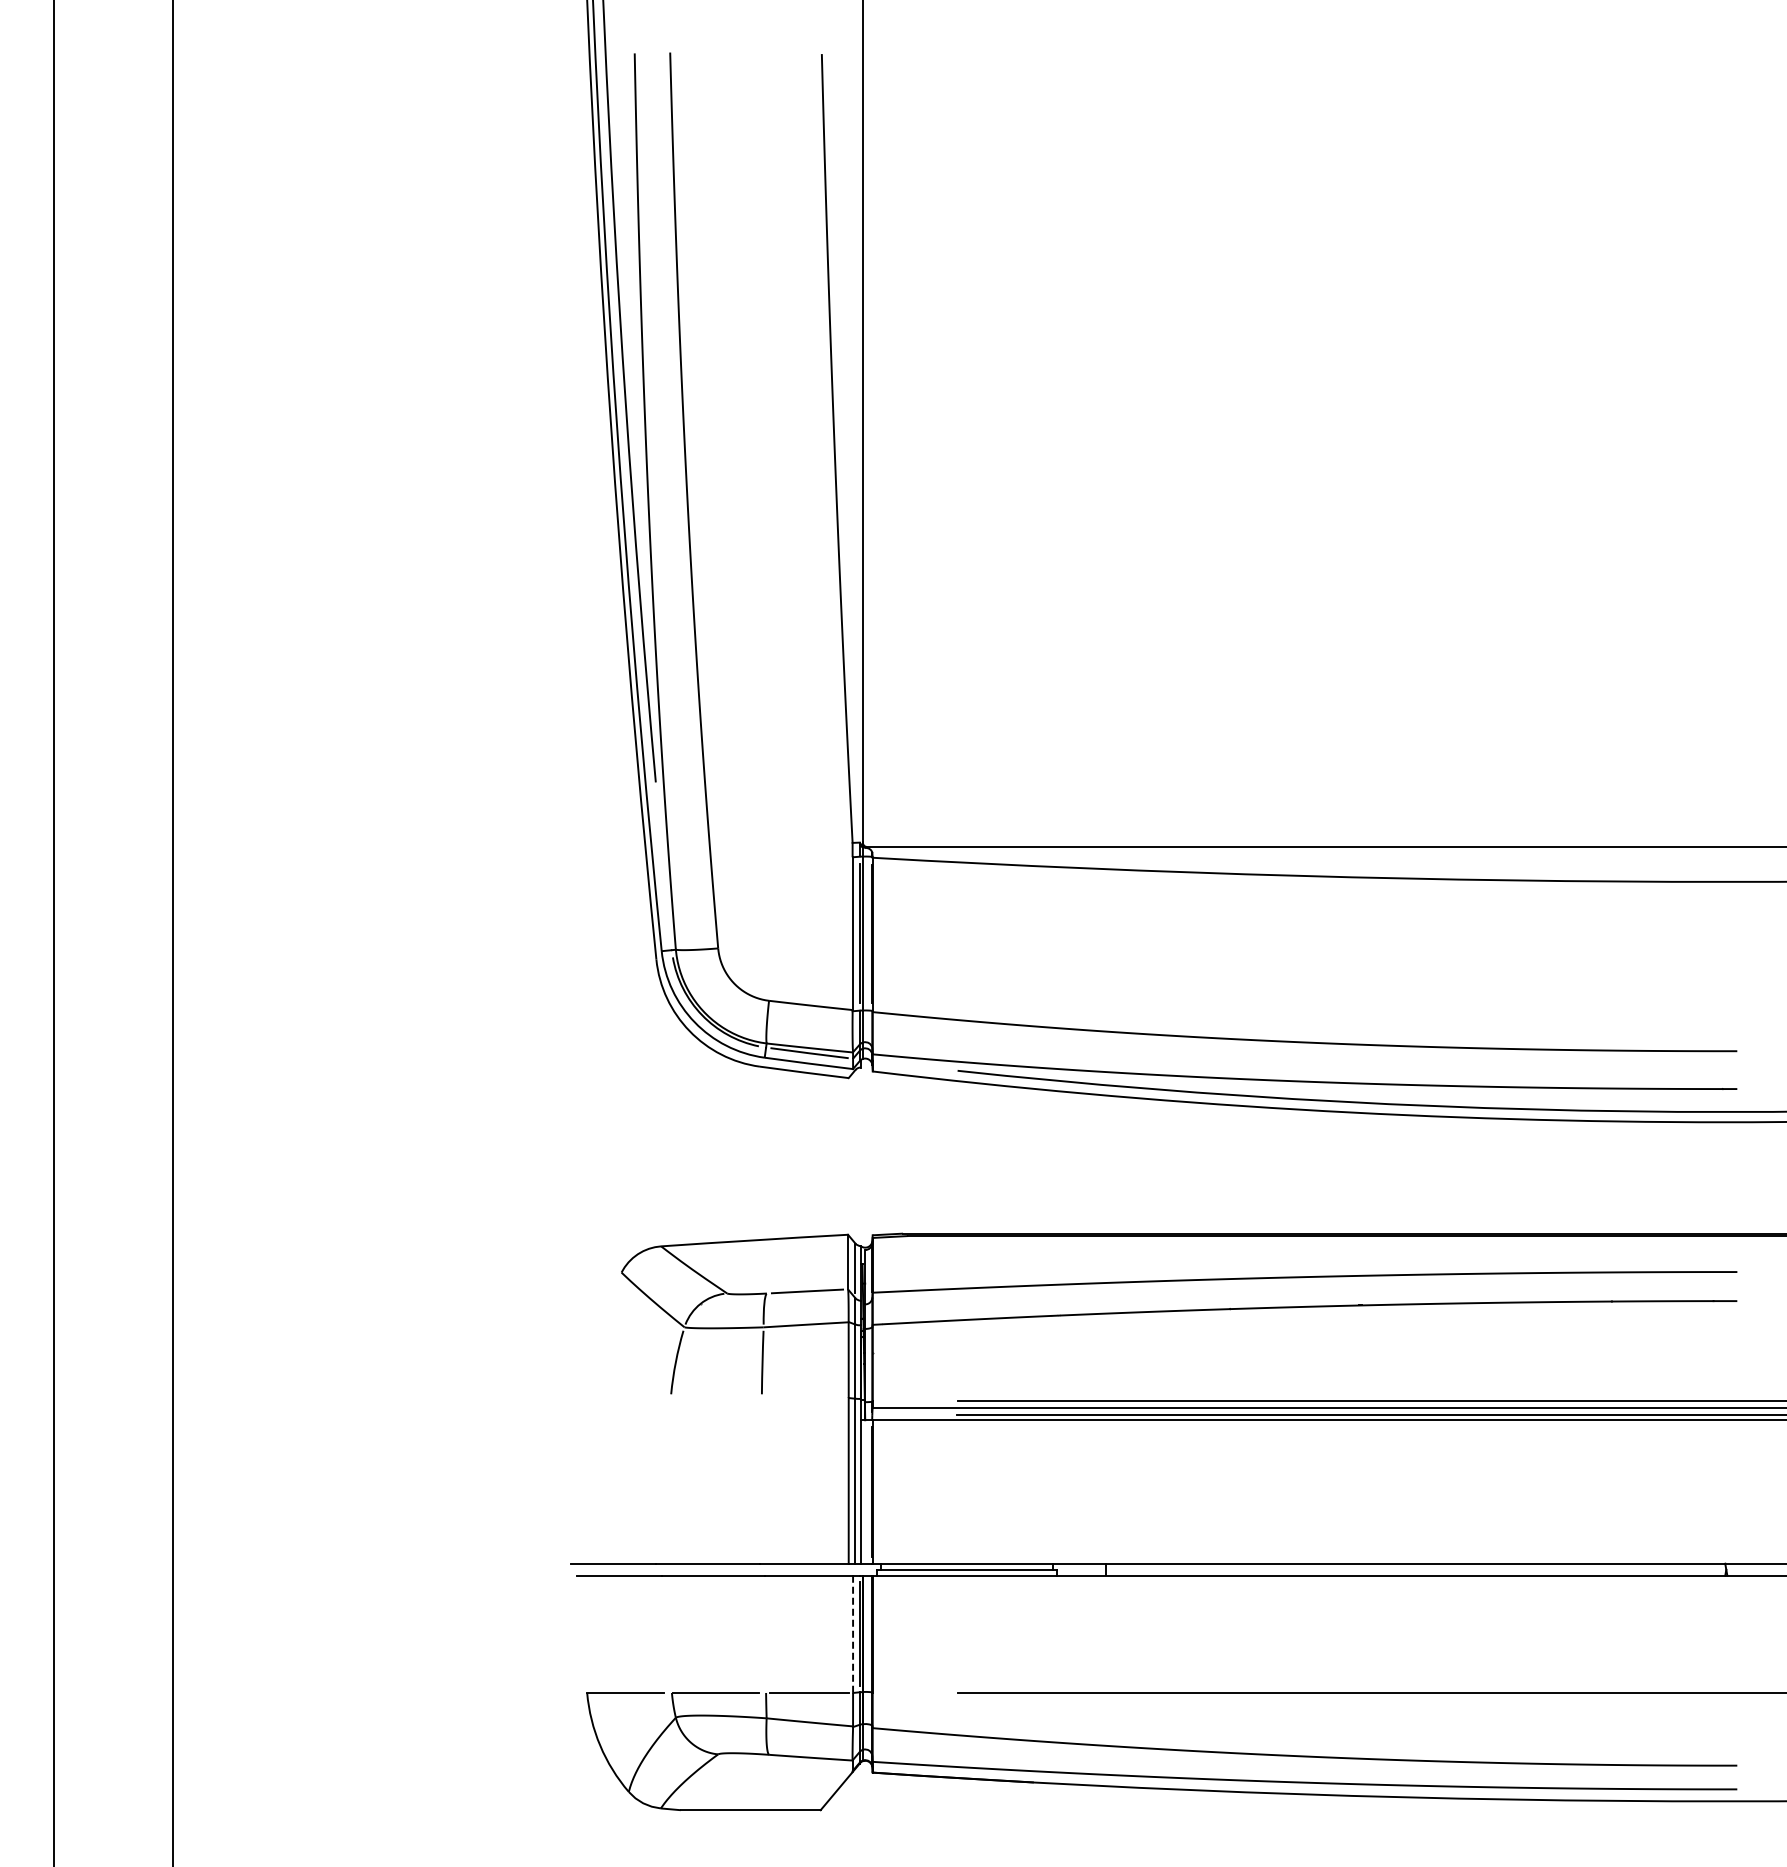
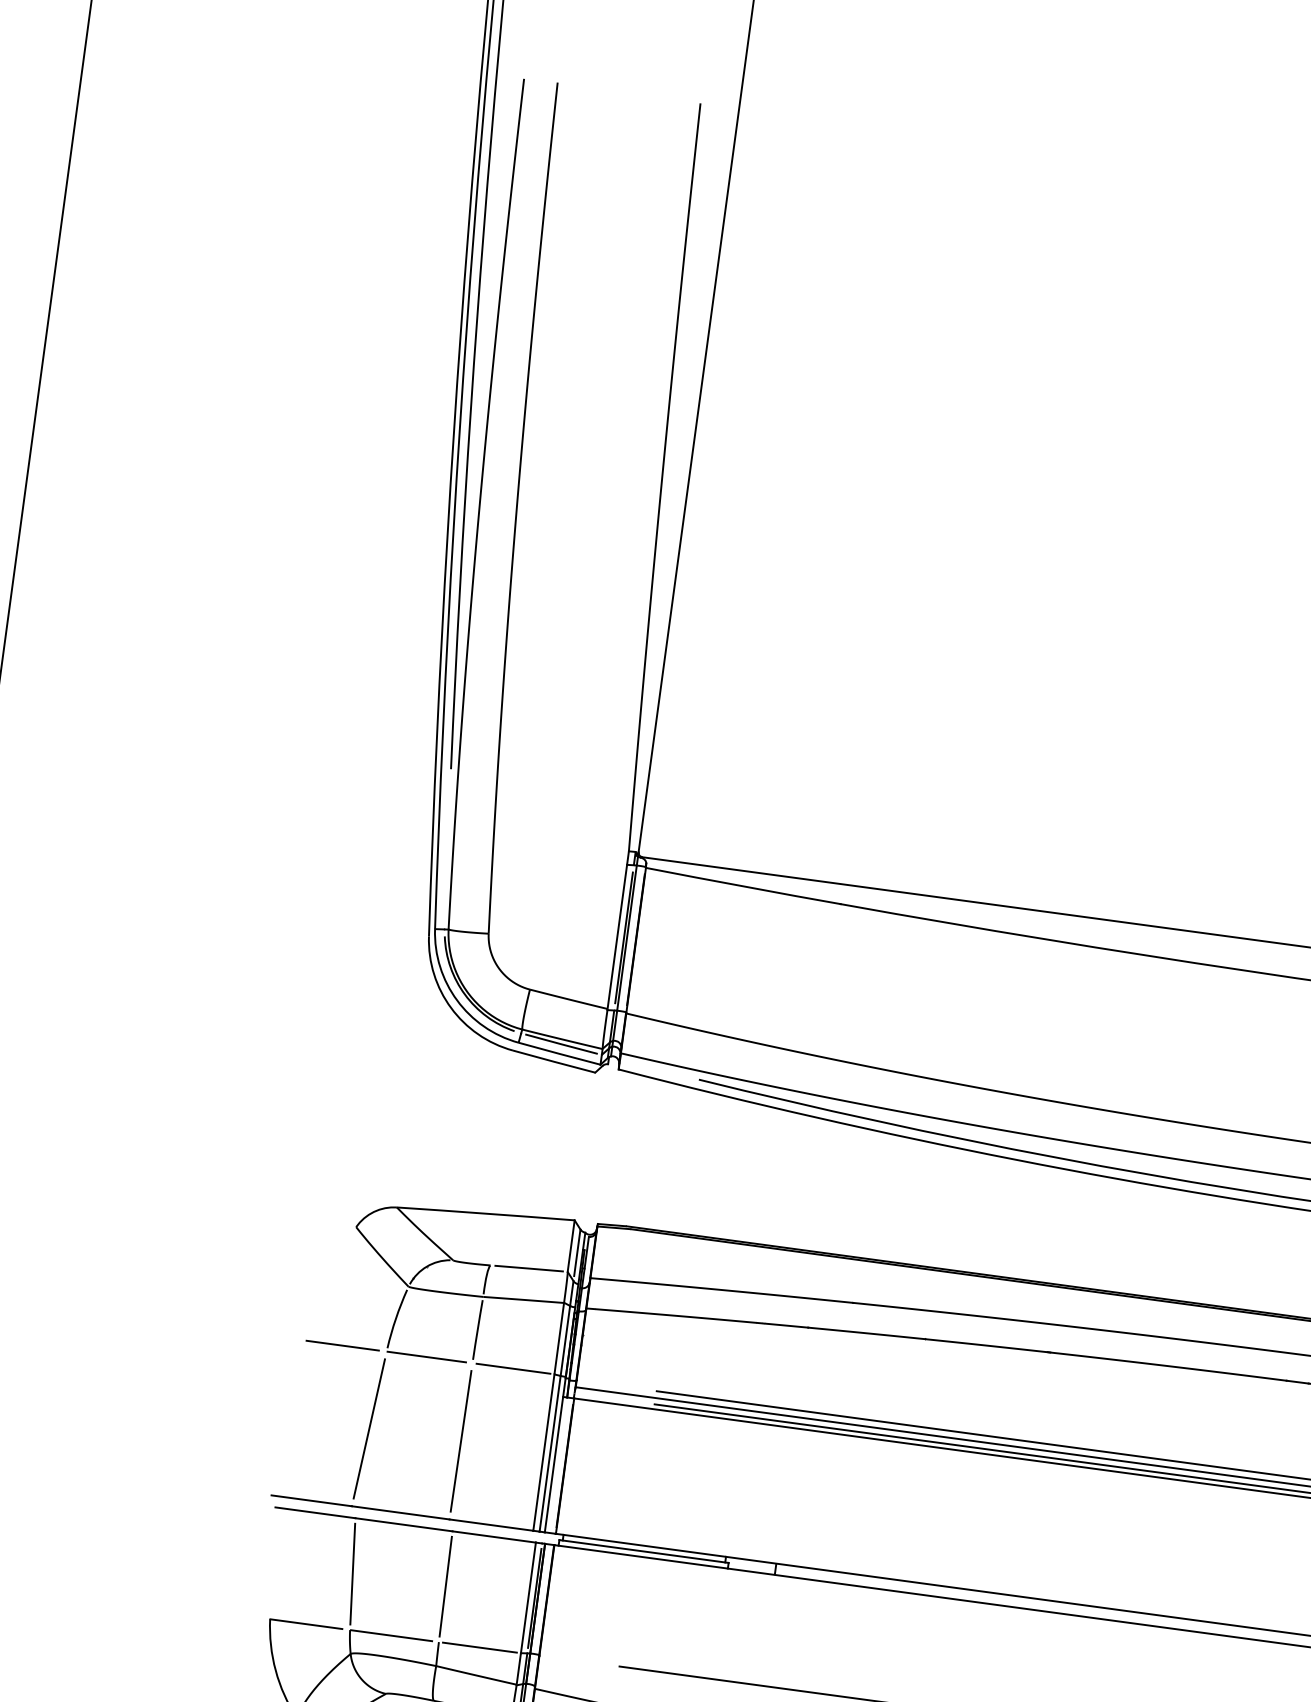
line: (623, 1397) -> (342, 1345), added
line: (712, 1397) -> (426, 1356), added
line: (805, 1397) -> (513, 1368), added
line: (663, 1480) -> (369, 1428), added
line: (760, 1480) -> (460, 1440), added
line: (666, 1634) -> (352, 1574), added
line: (765, 1634) -> (445, 1586), added
line: (853, 1634) -> (528, 1598), dashed -> solid

